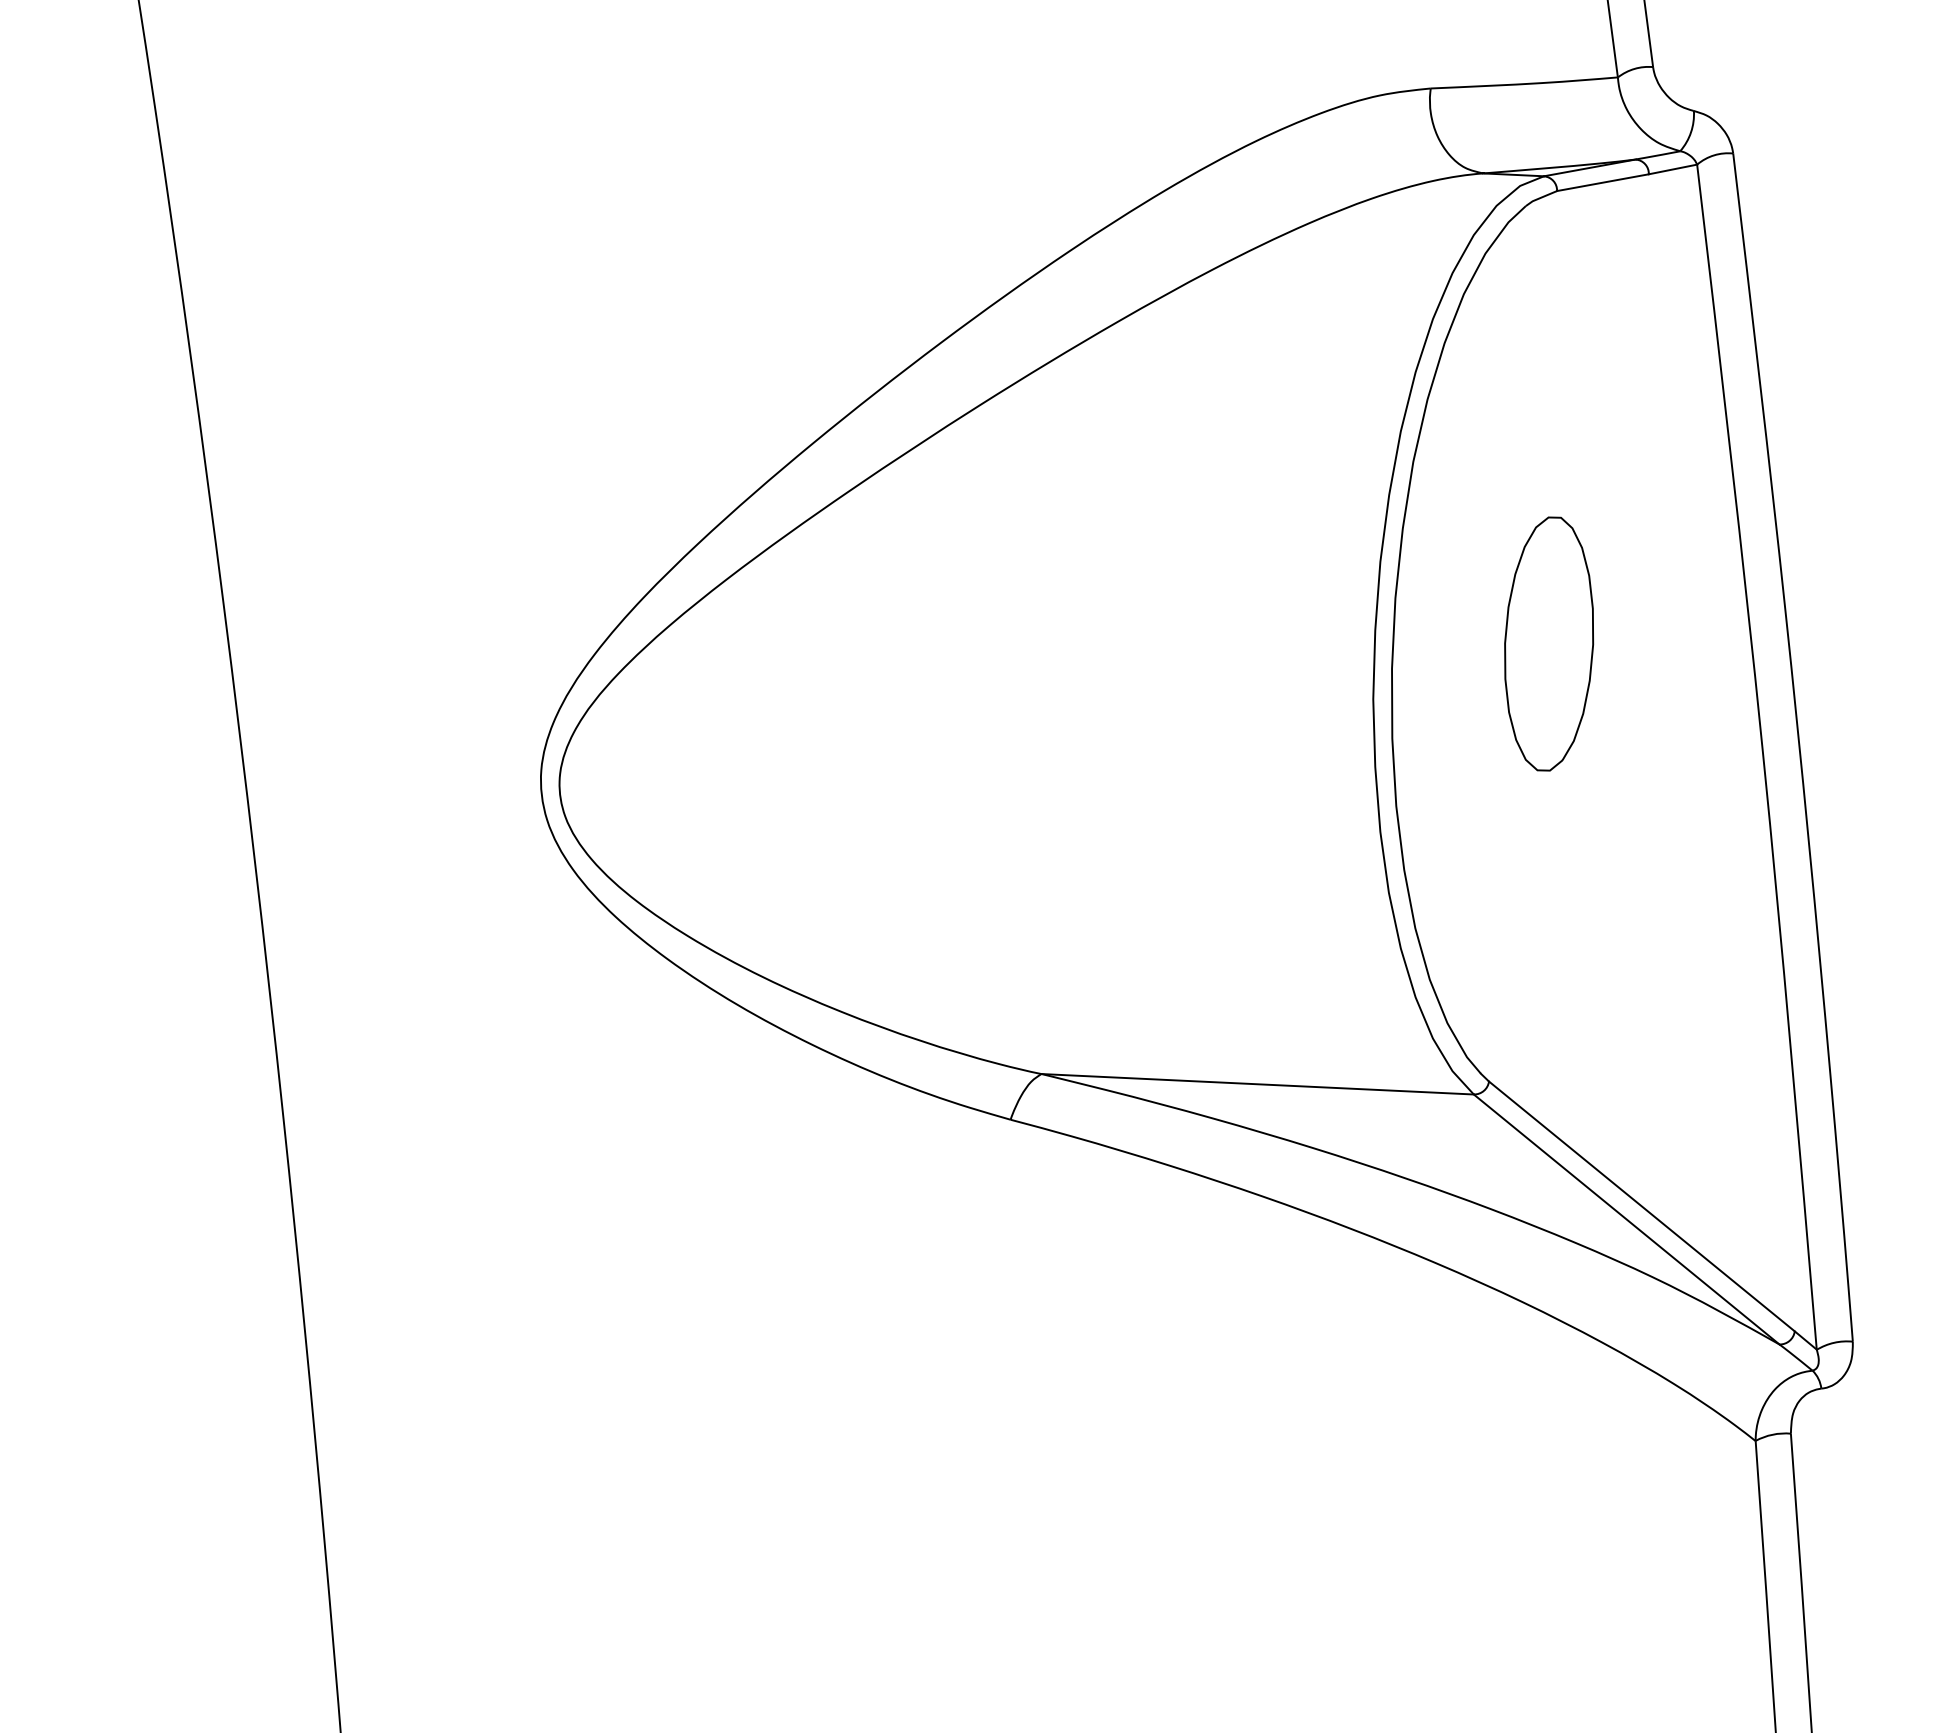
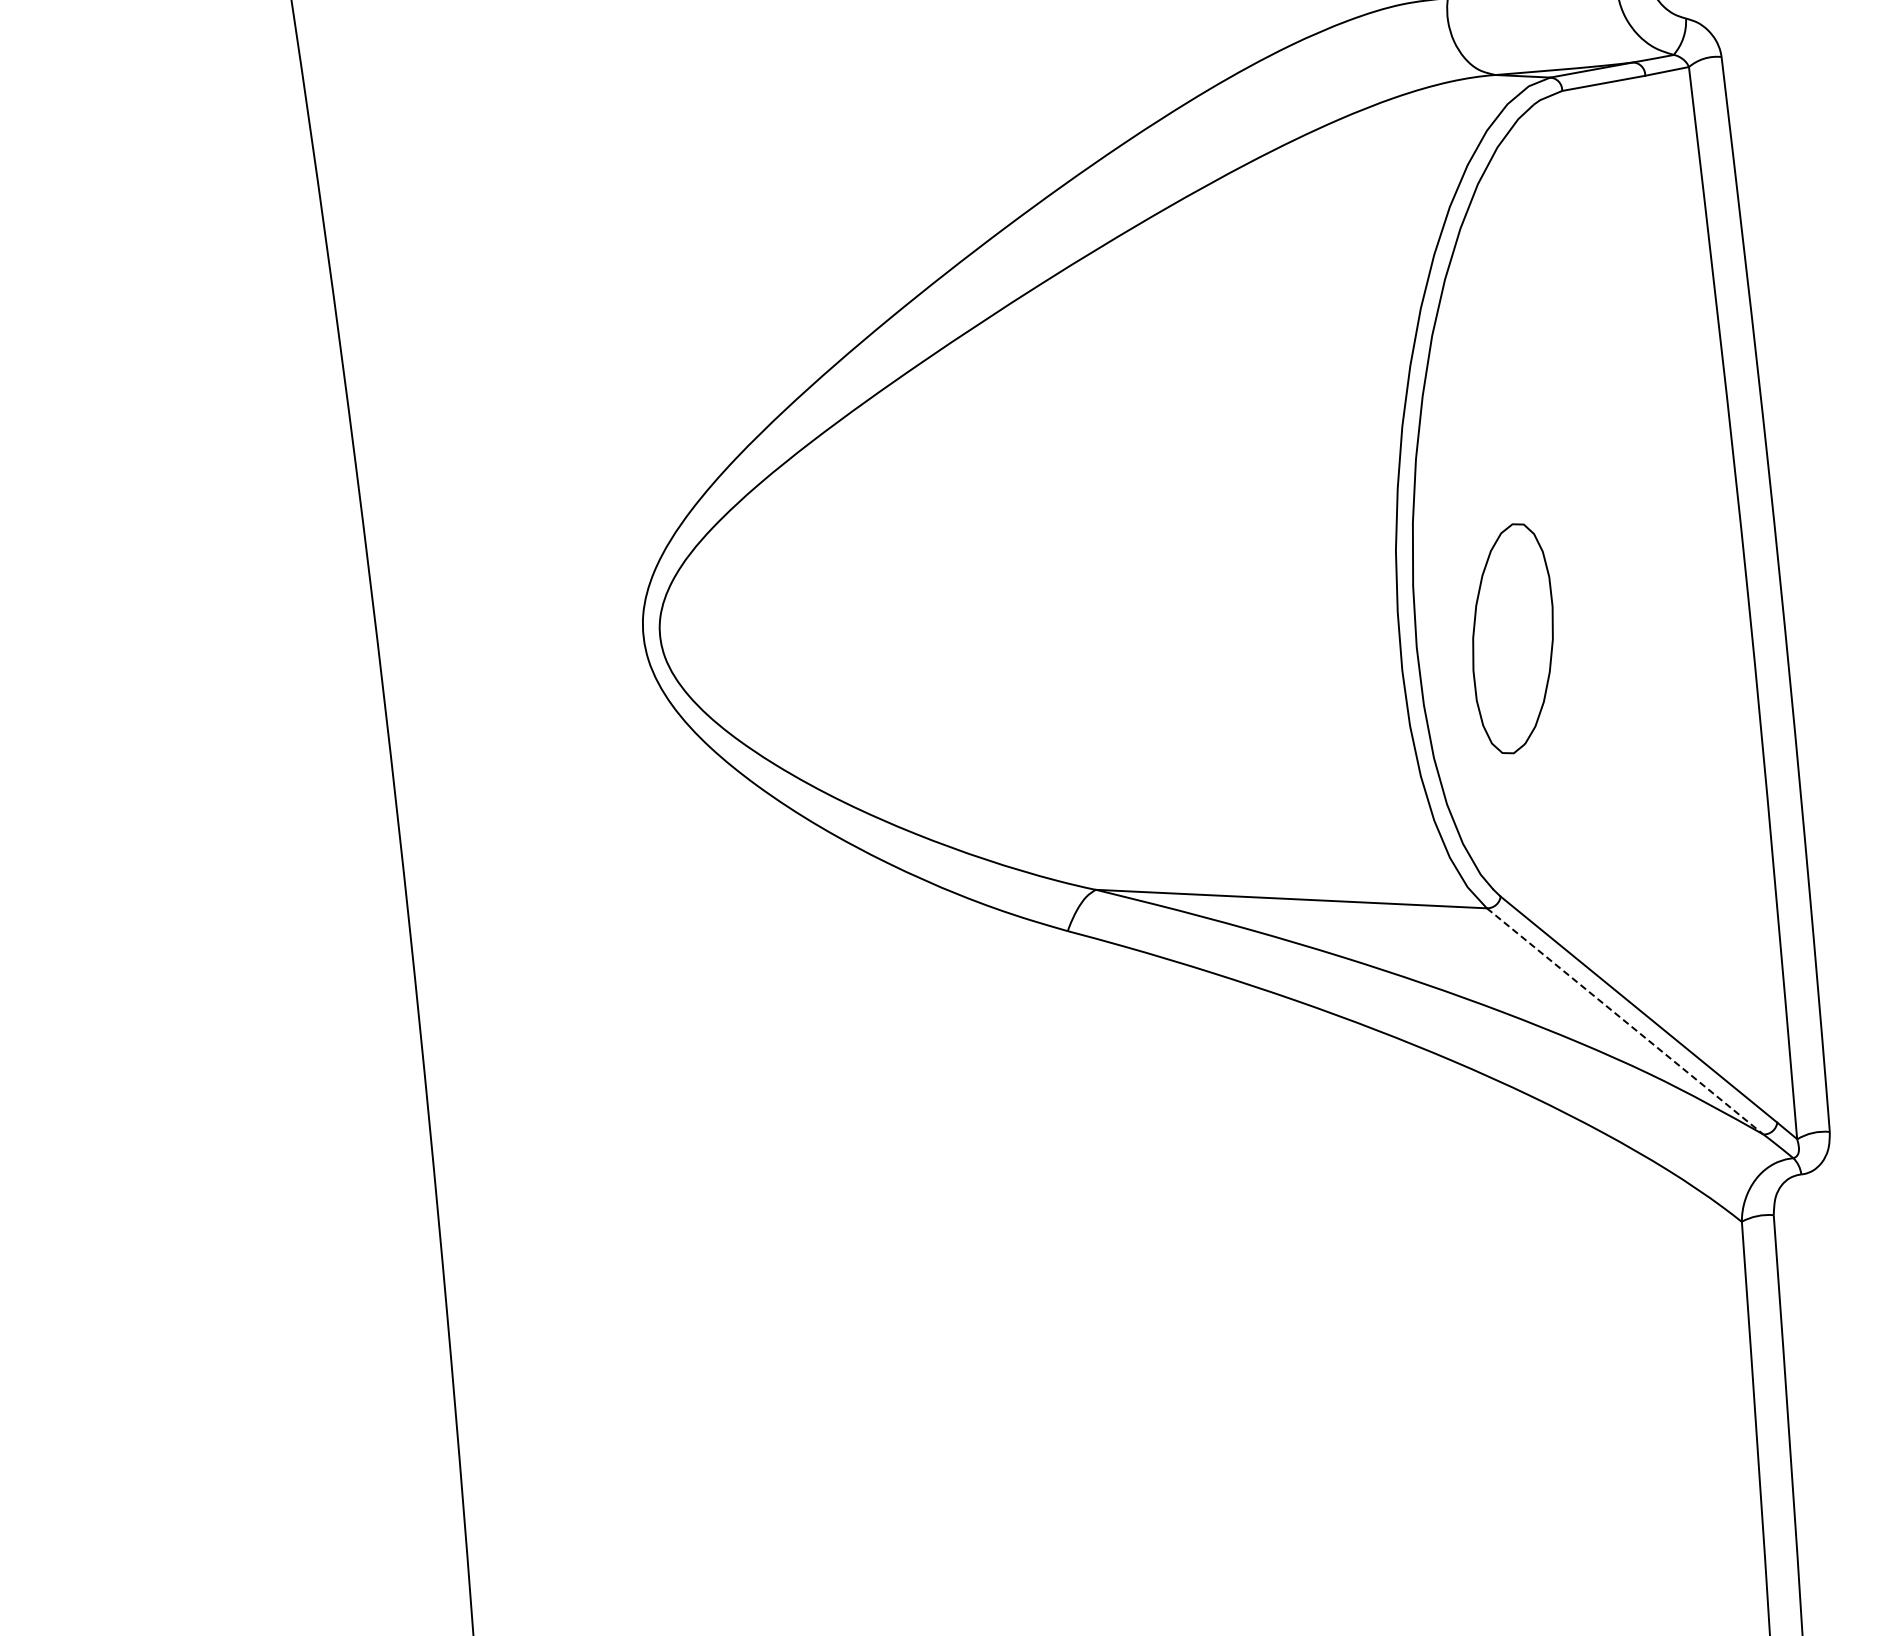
part: (1548, 643) -> (1512, 638), moved
line: (1627, 1219) -> (1625, 1021), solid -> dashed

